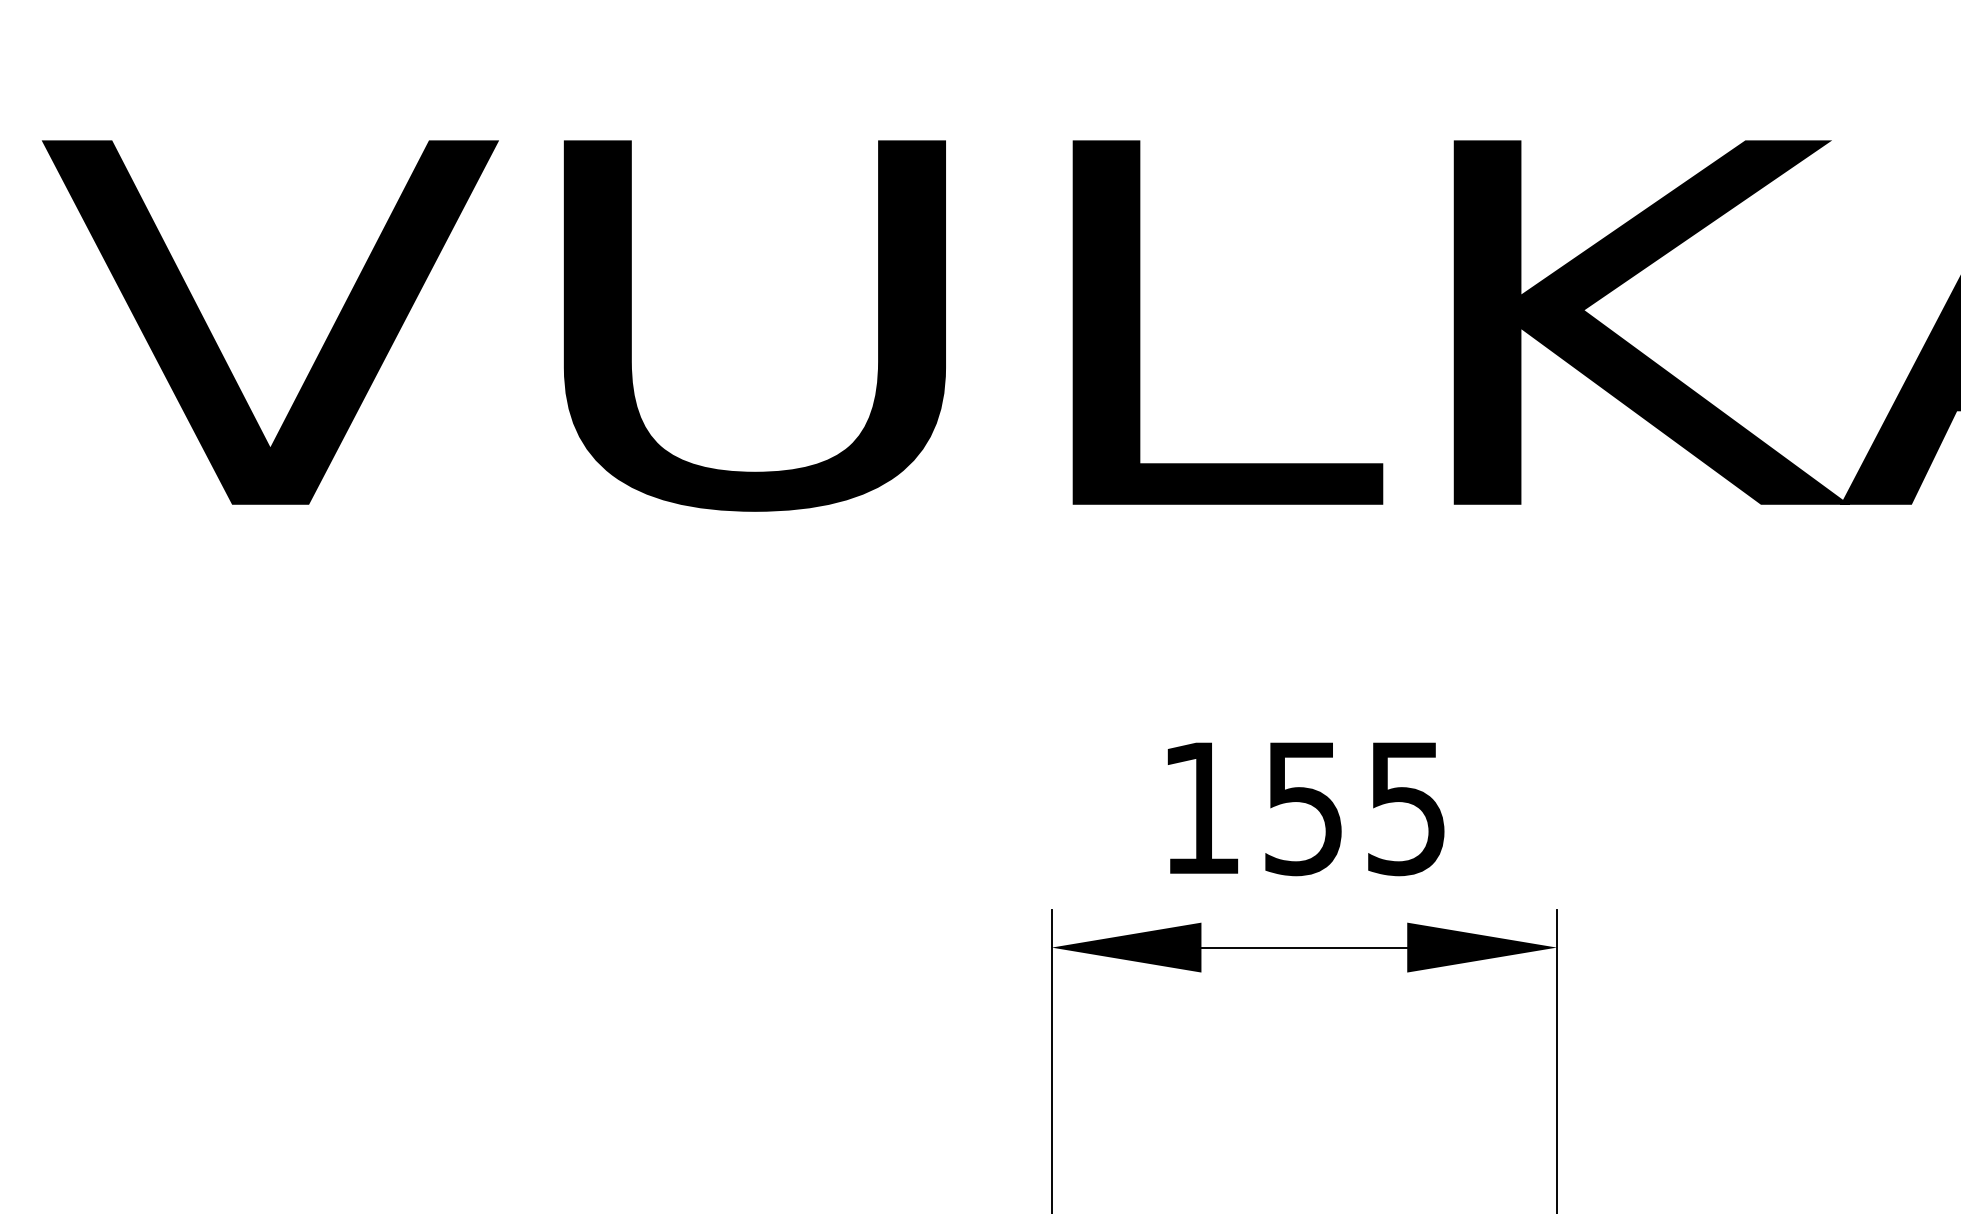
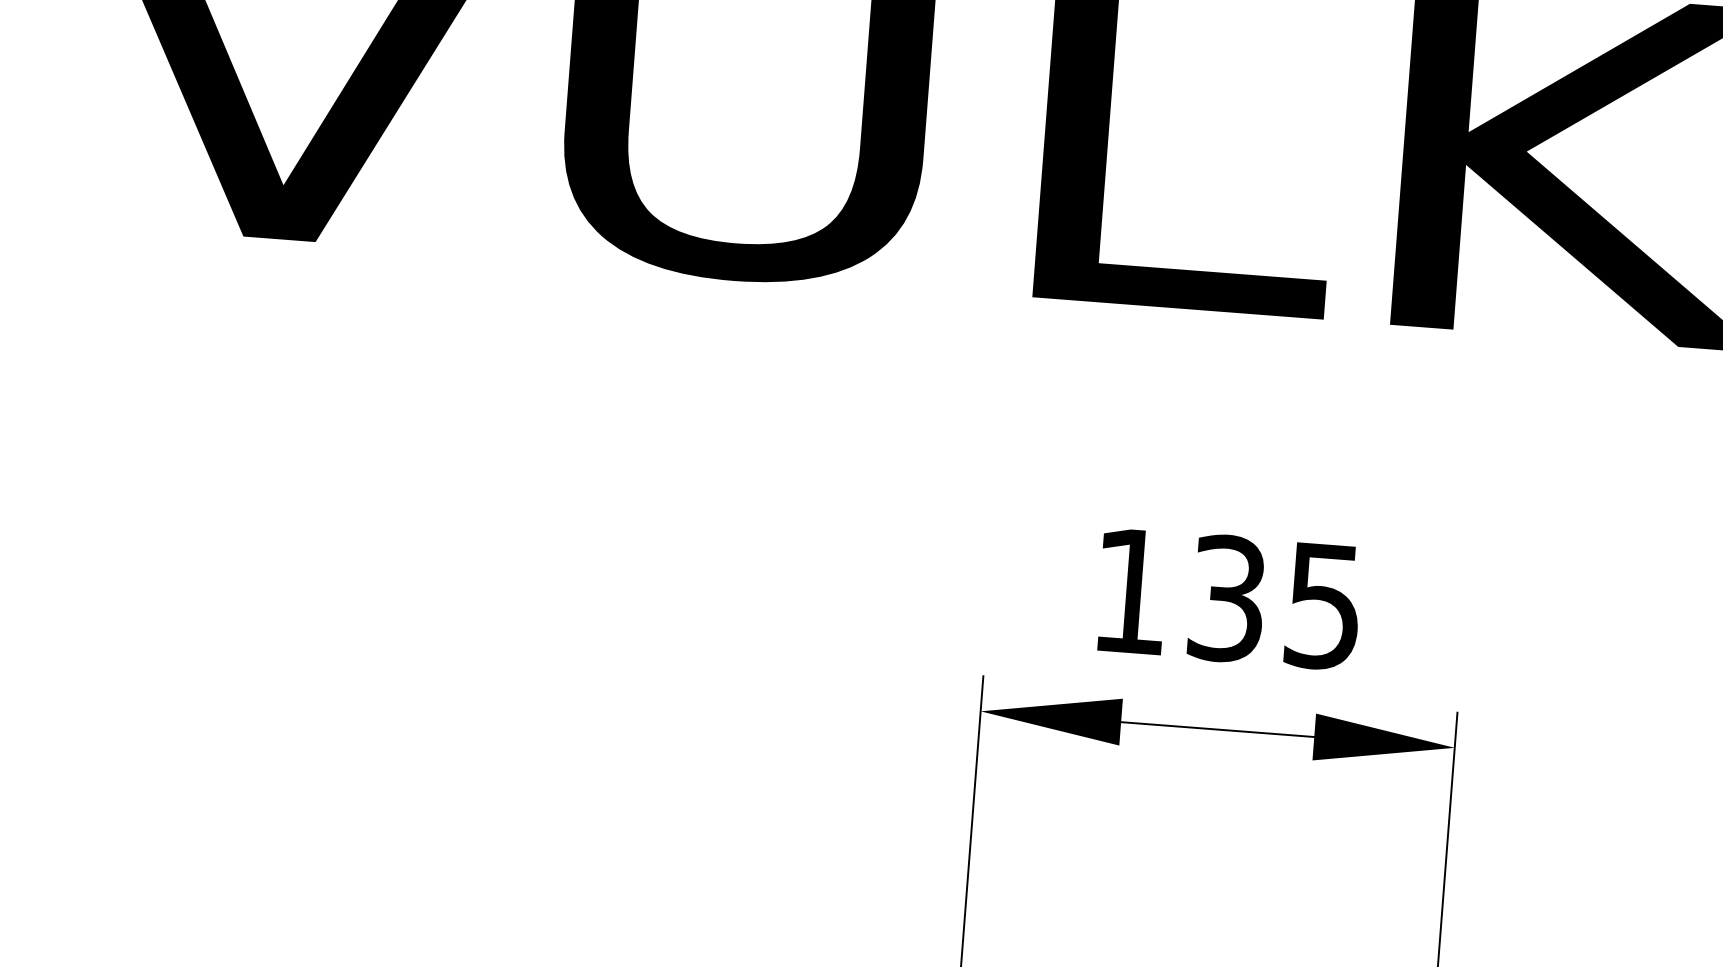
text: (1303, 807) -> (1227, 598), 155 -> 135

